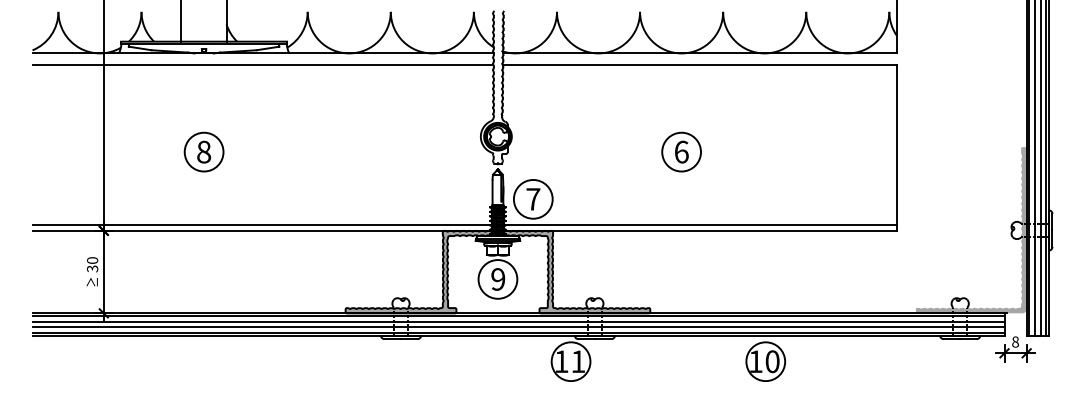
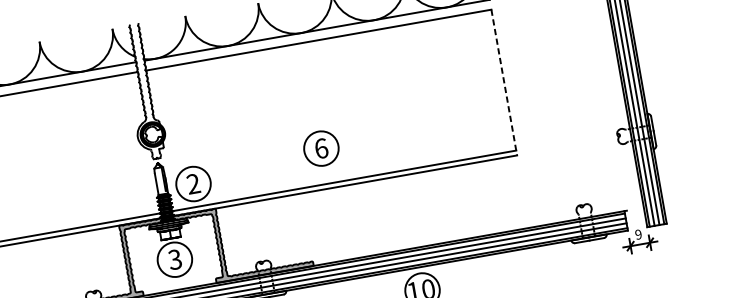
line: (896, 148) -> (504, 83), solid -> dashed
part: (681, 151) -> (321, 148), moved
text: (533, 199) -> (193, 184), 7 -> 2
fill: (970, 230) -> (581, 143), removed
text: (498, 279) -> (175, 259), 9 -> 3
text: (1015, 341) -> (638, 234), 8 -> 9

